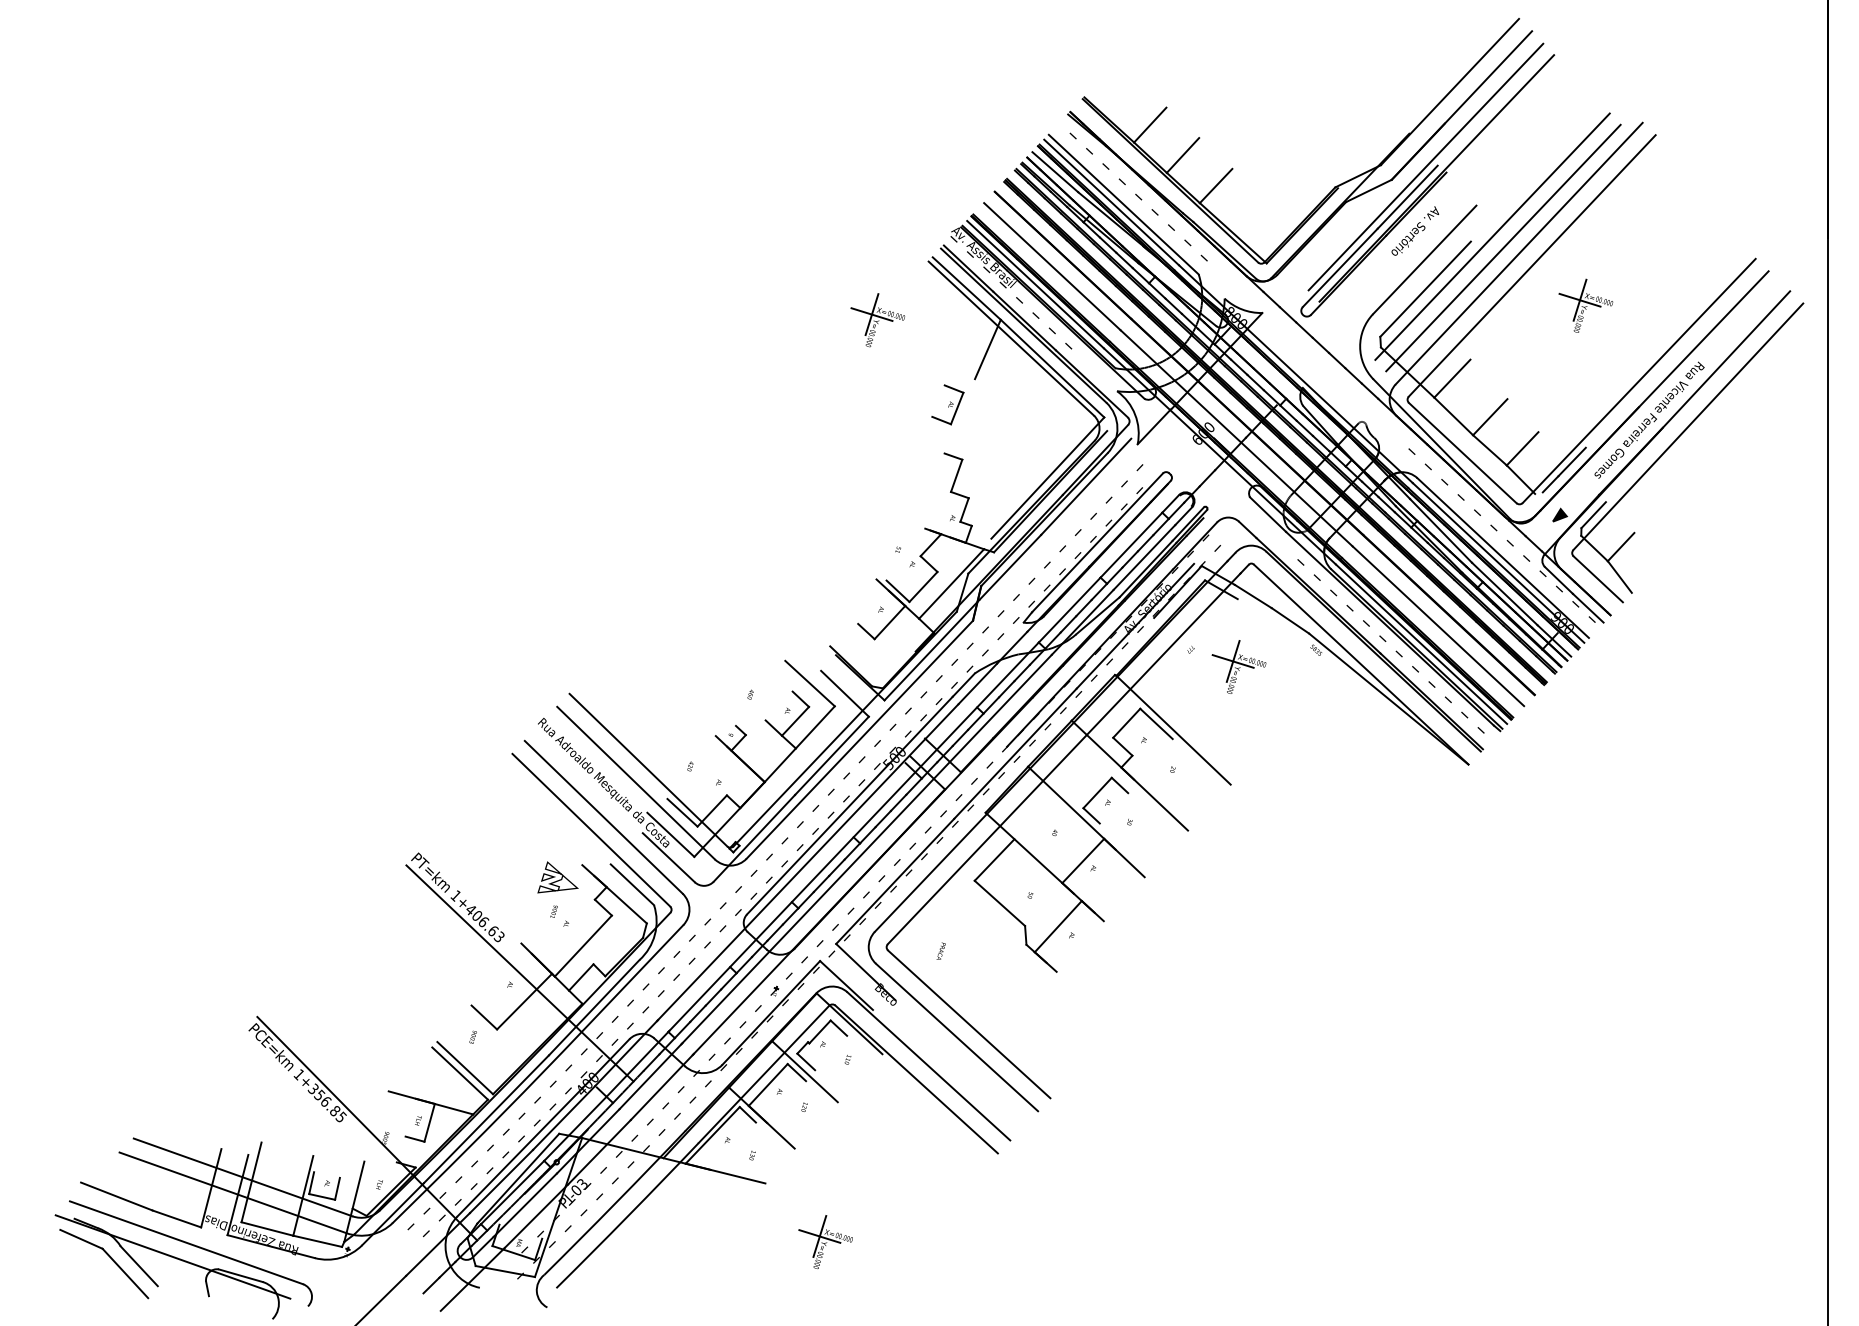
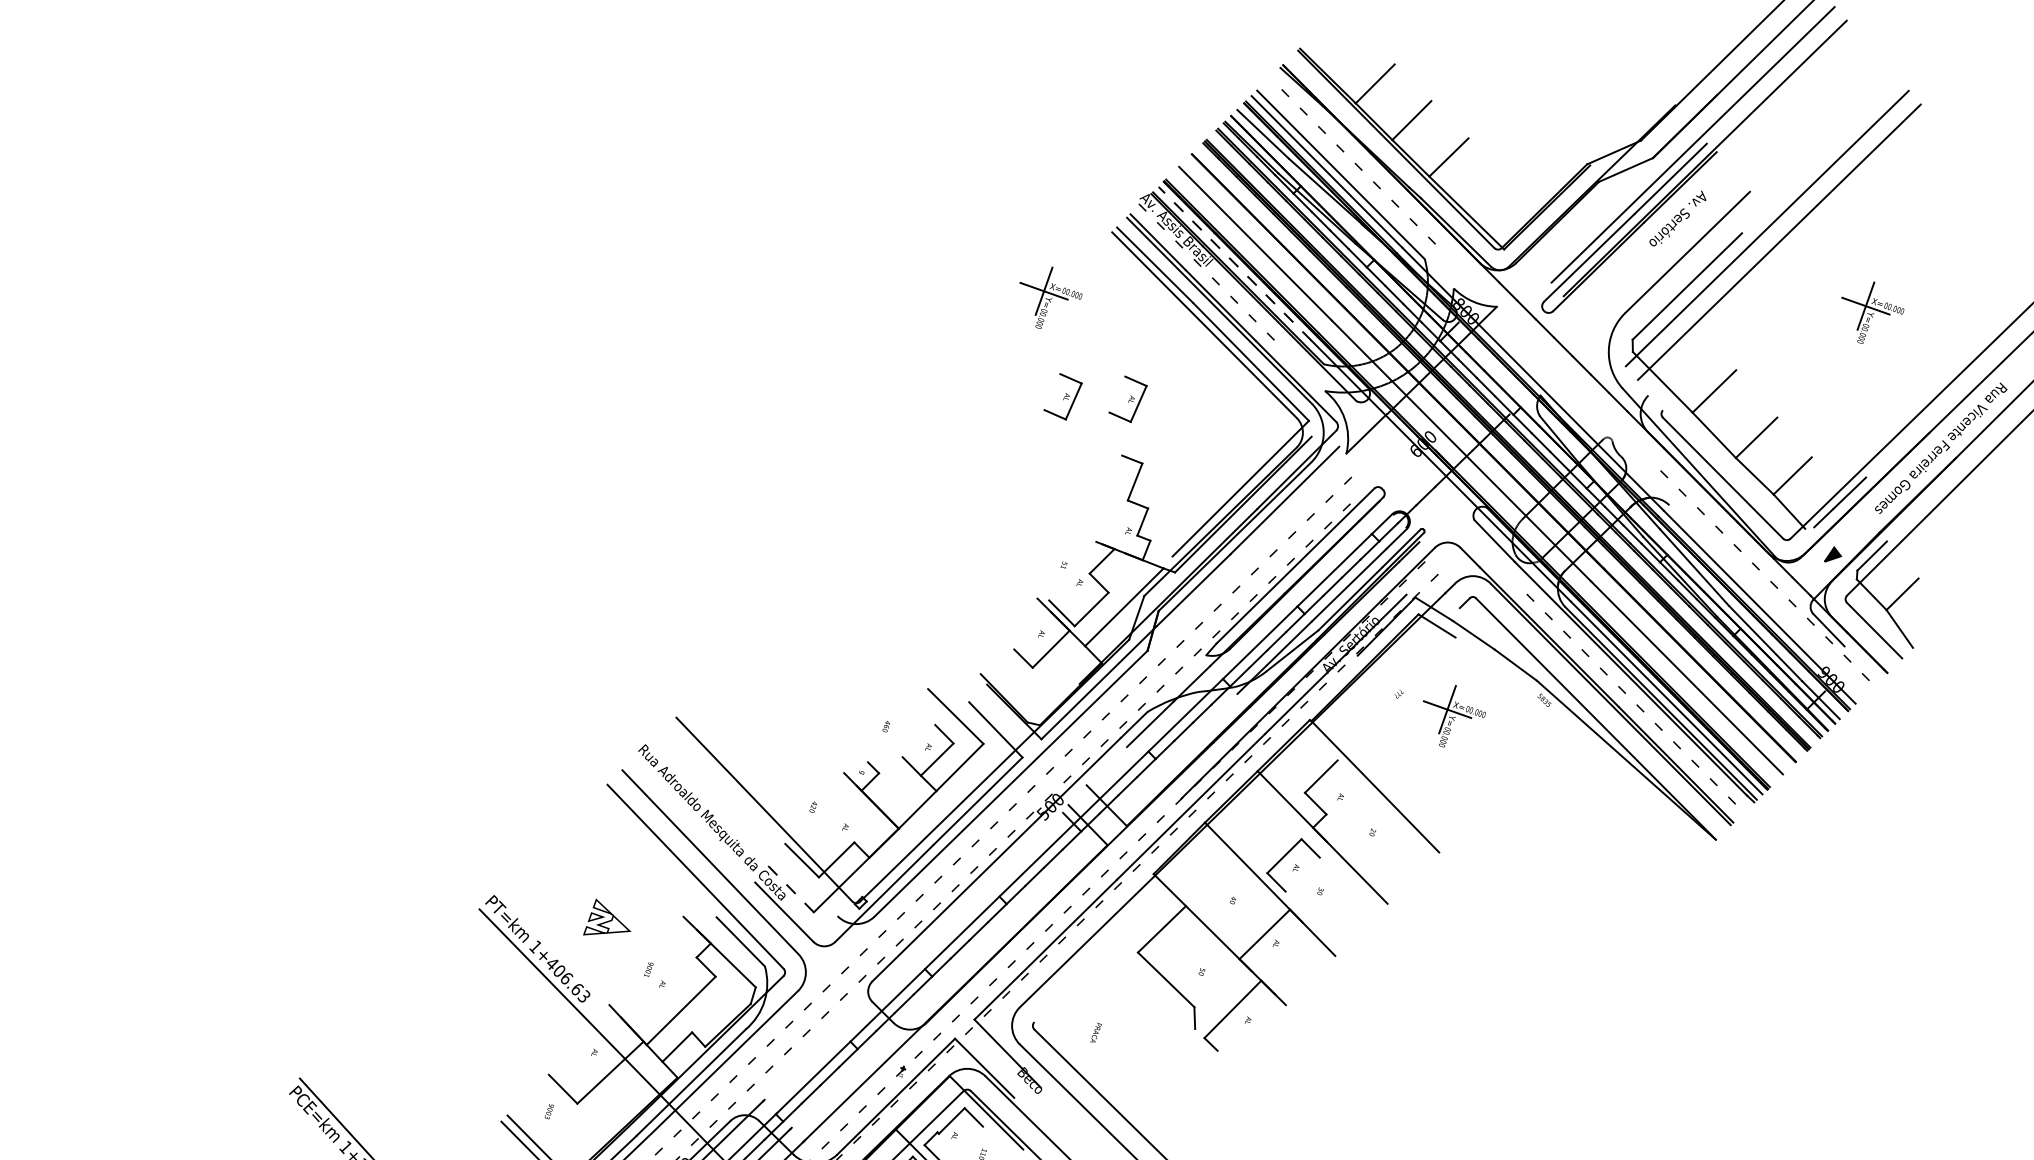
line: (1518, 253) -> (1796, 249), removed
line: (1531, 265) -> (1811, 263), removed
line: (1035, 284) -> (1235, 263), solid -> dashed
line: (987, 349) -> (1176, 336), removed
part: (891, 404) -> (1062, 396), added
line: (1502, 557) -> (1764, 601), removed
line: (1587, 607) -> (1860, 662), removed
line: (1156, 723) -> (1355, 778), removed
line: (1063, 758) -> (1246, 814), removed
line: (635, 782) -> (748, 823), removed
line: (670, 834) -> (787, 885), solid -> dashed
line: (866, 848) -> (1013, 910), removed
line: (808, 861) -> (946, 922), removed
part: (557, 877) -> (607, 917), moved
line: (1041, 957) -> (1212, 1044), removed

